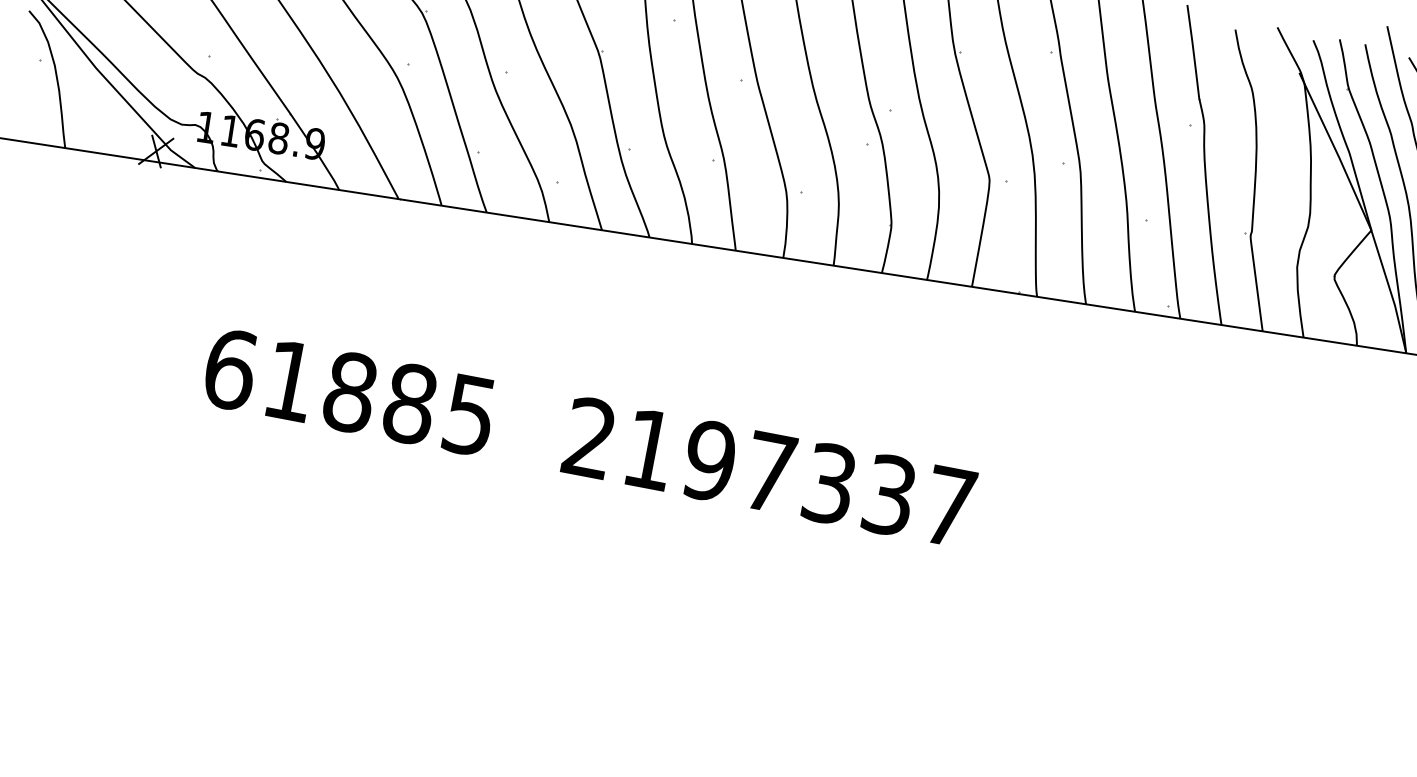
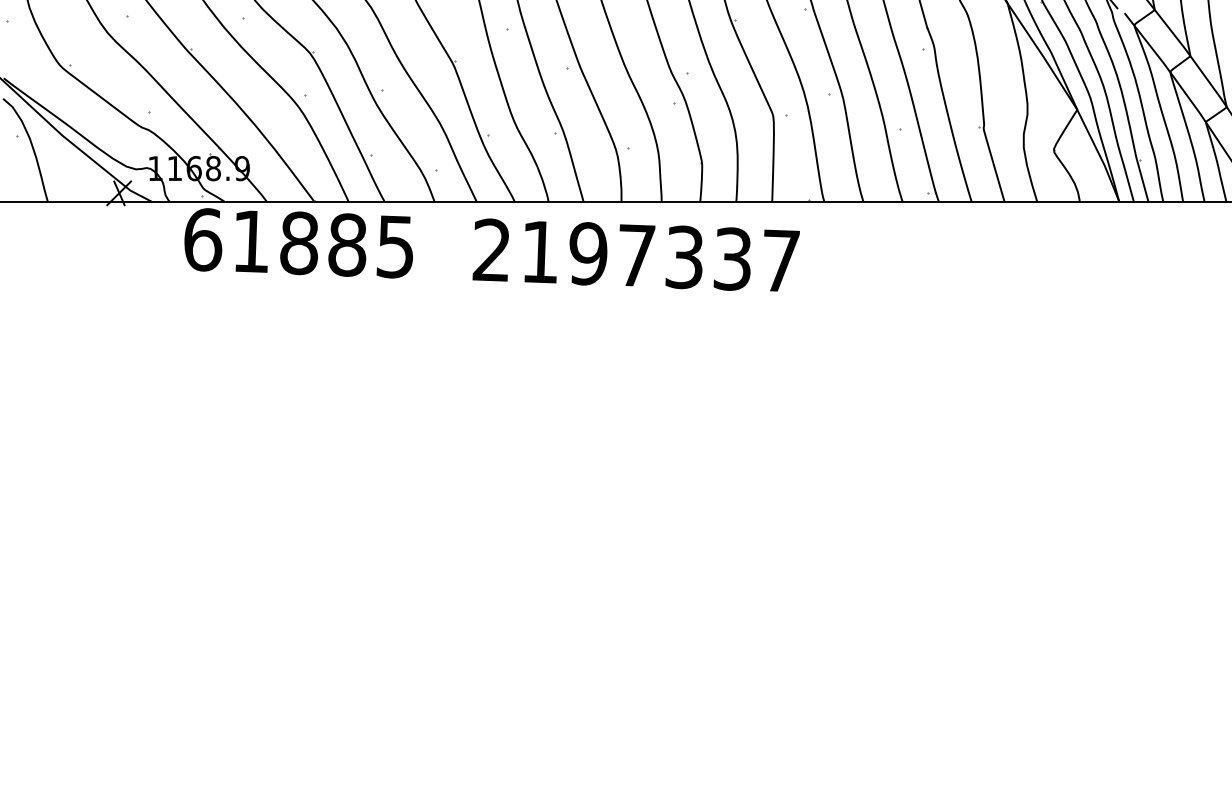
text: (589, 436) -> (491, 249), moved

